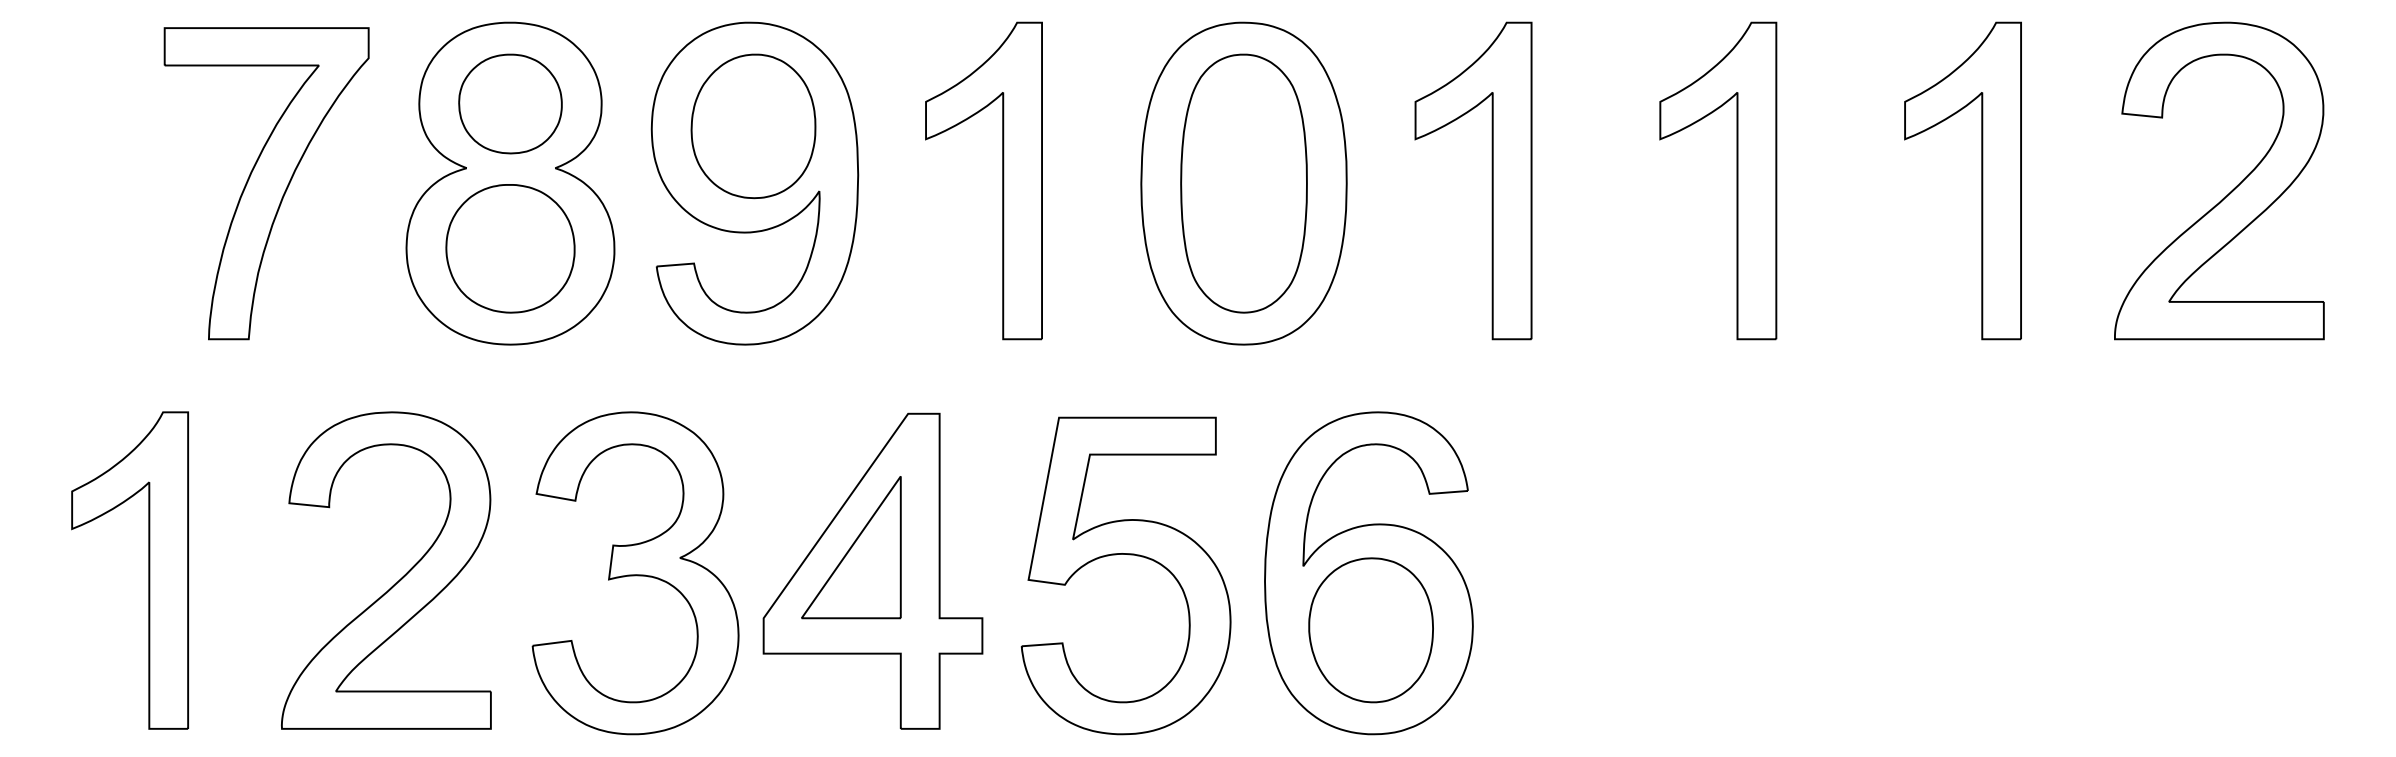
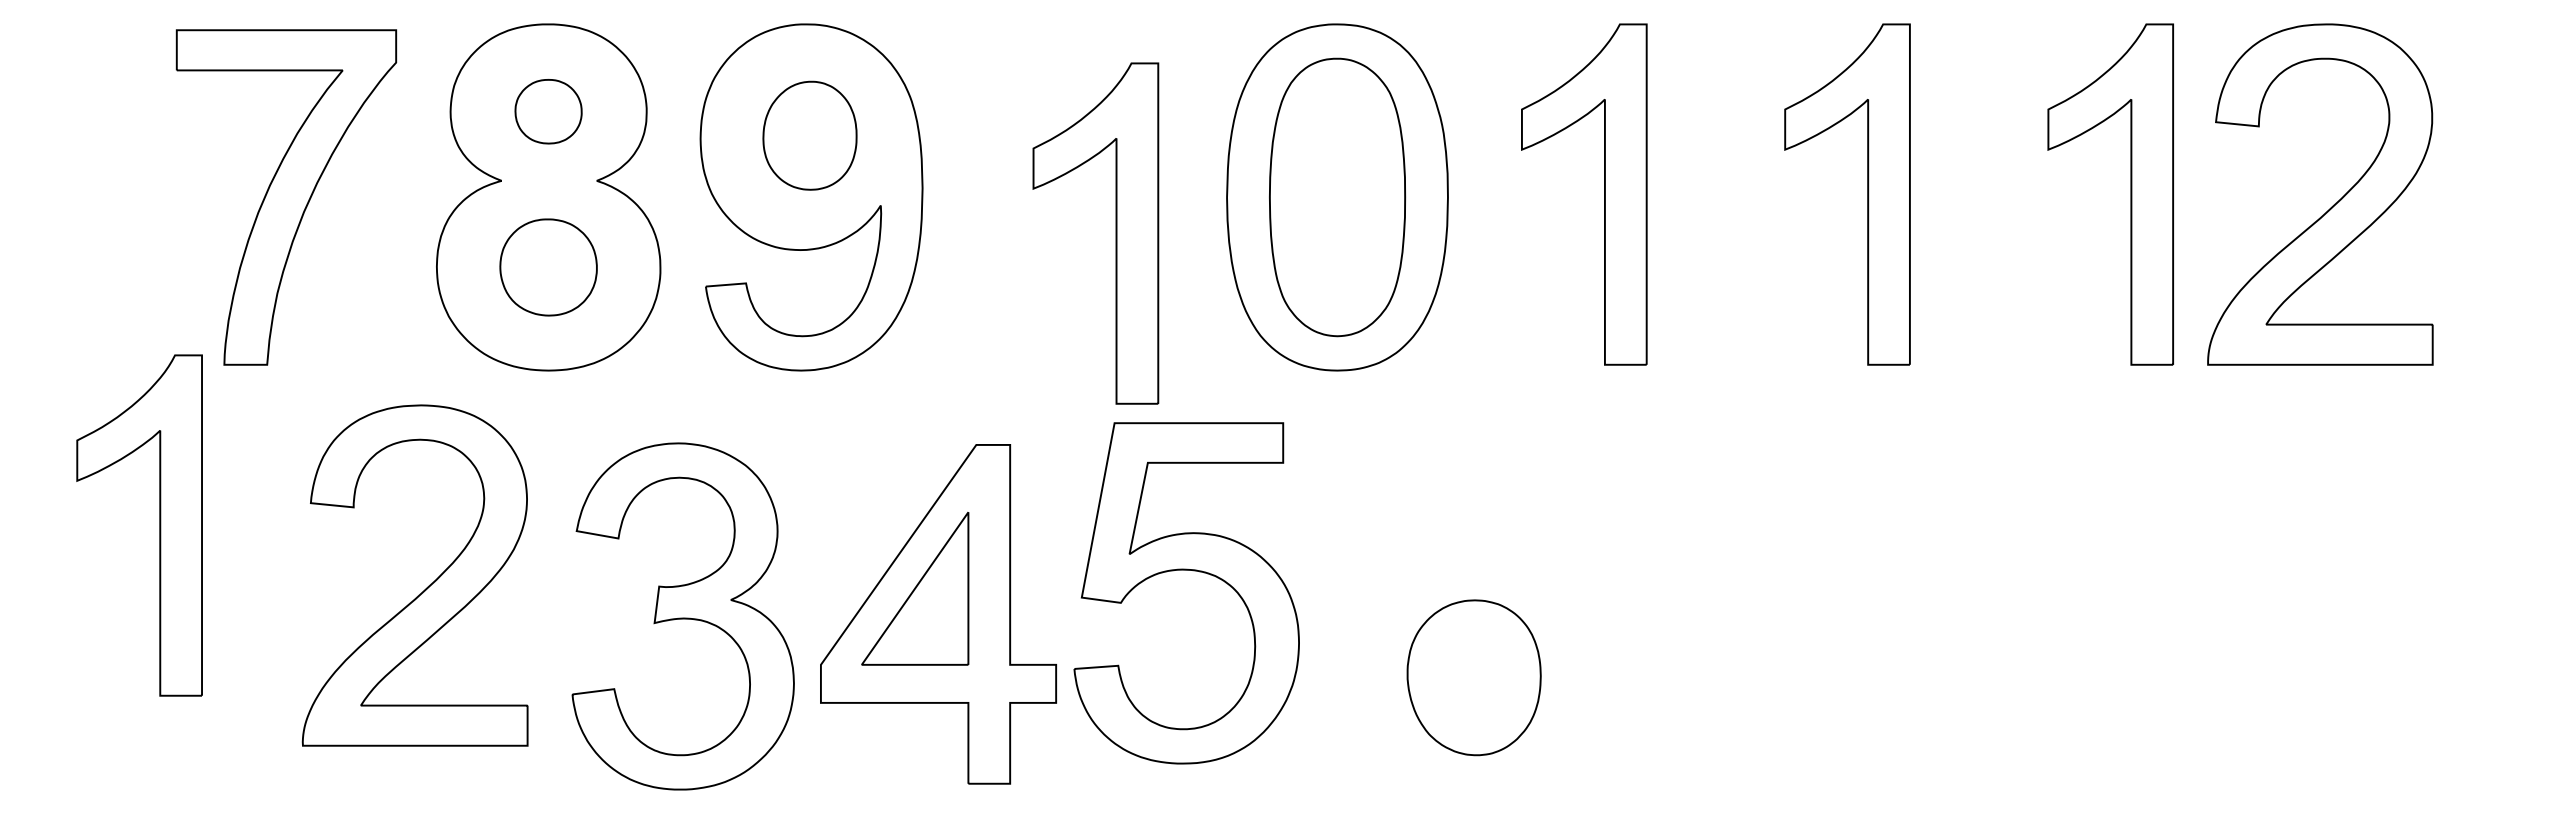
part: (510, 103) -> (548, 111), size x0.6
part: (753, 126) -> (809, 135), size x0.7
part: (1002, 180) -> (1115, 233), moved
part: (2230, 191) -> (2332, 205), moved
part: (510, 248) -> (548, 267), size x0.7
part: (1125, 554) -> (1186, 570), moved
part: (148, 570) -> (159, 525), moved
part: (1368, 573) -> (1471, 616), removed
part: (396, 581) -> (426, 587), moved

